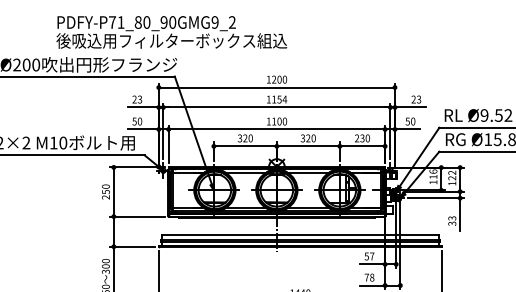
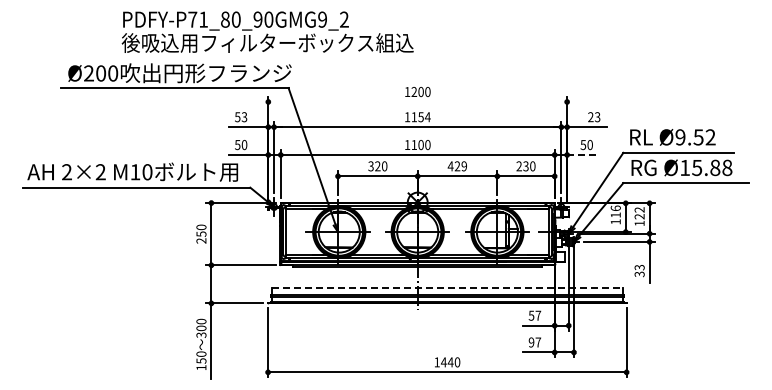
text: (171, 31) -> (267, 31), moved
line: (276, 87) -> (417, 101), removed
text: (134, 99) -> (237, 117), 23 -> 53
line: (407, 129) -> (583, 154), solid -> dashed
text: (307, 138) -> (456, 166), 320 -> 429
line: (300, 234) -> (447, 288), solid -> dashed
text: (369, 277) -> (534, 342), 78 -> 97

